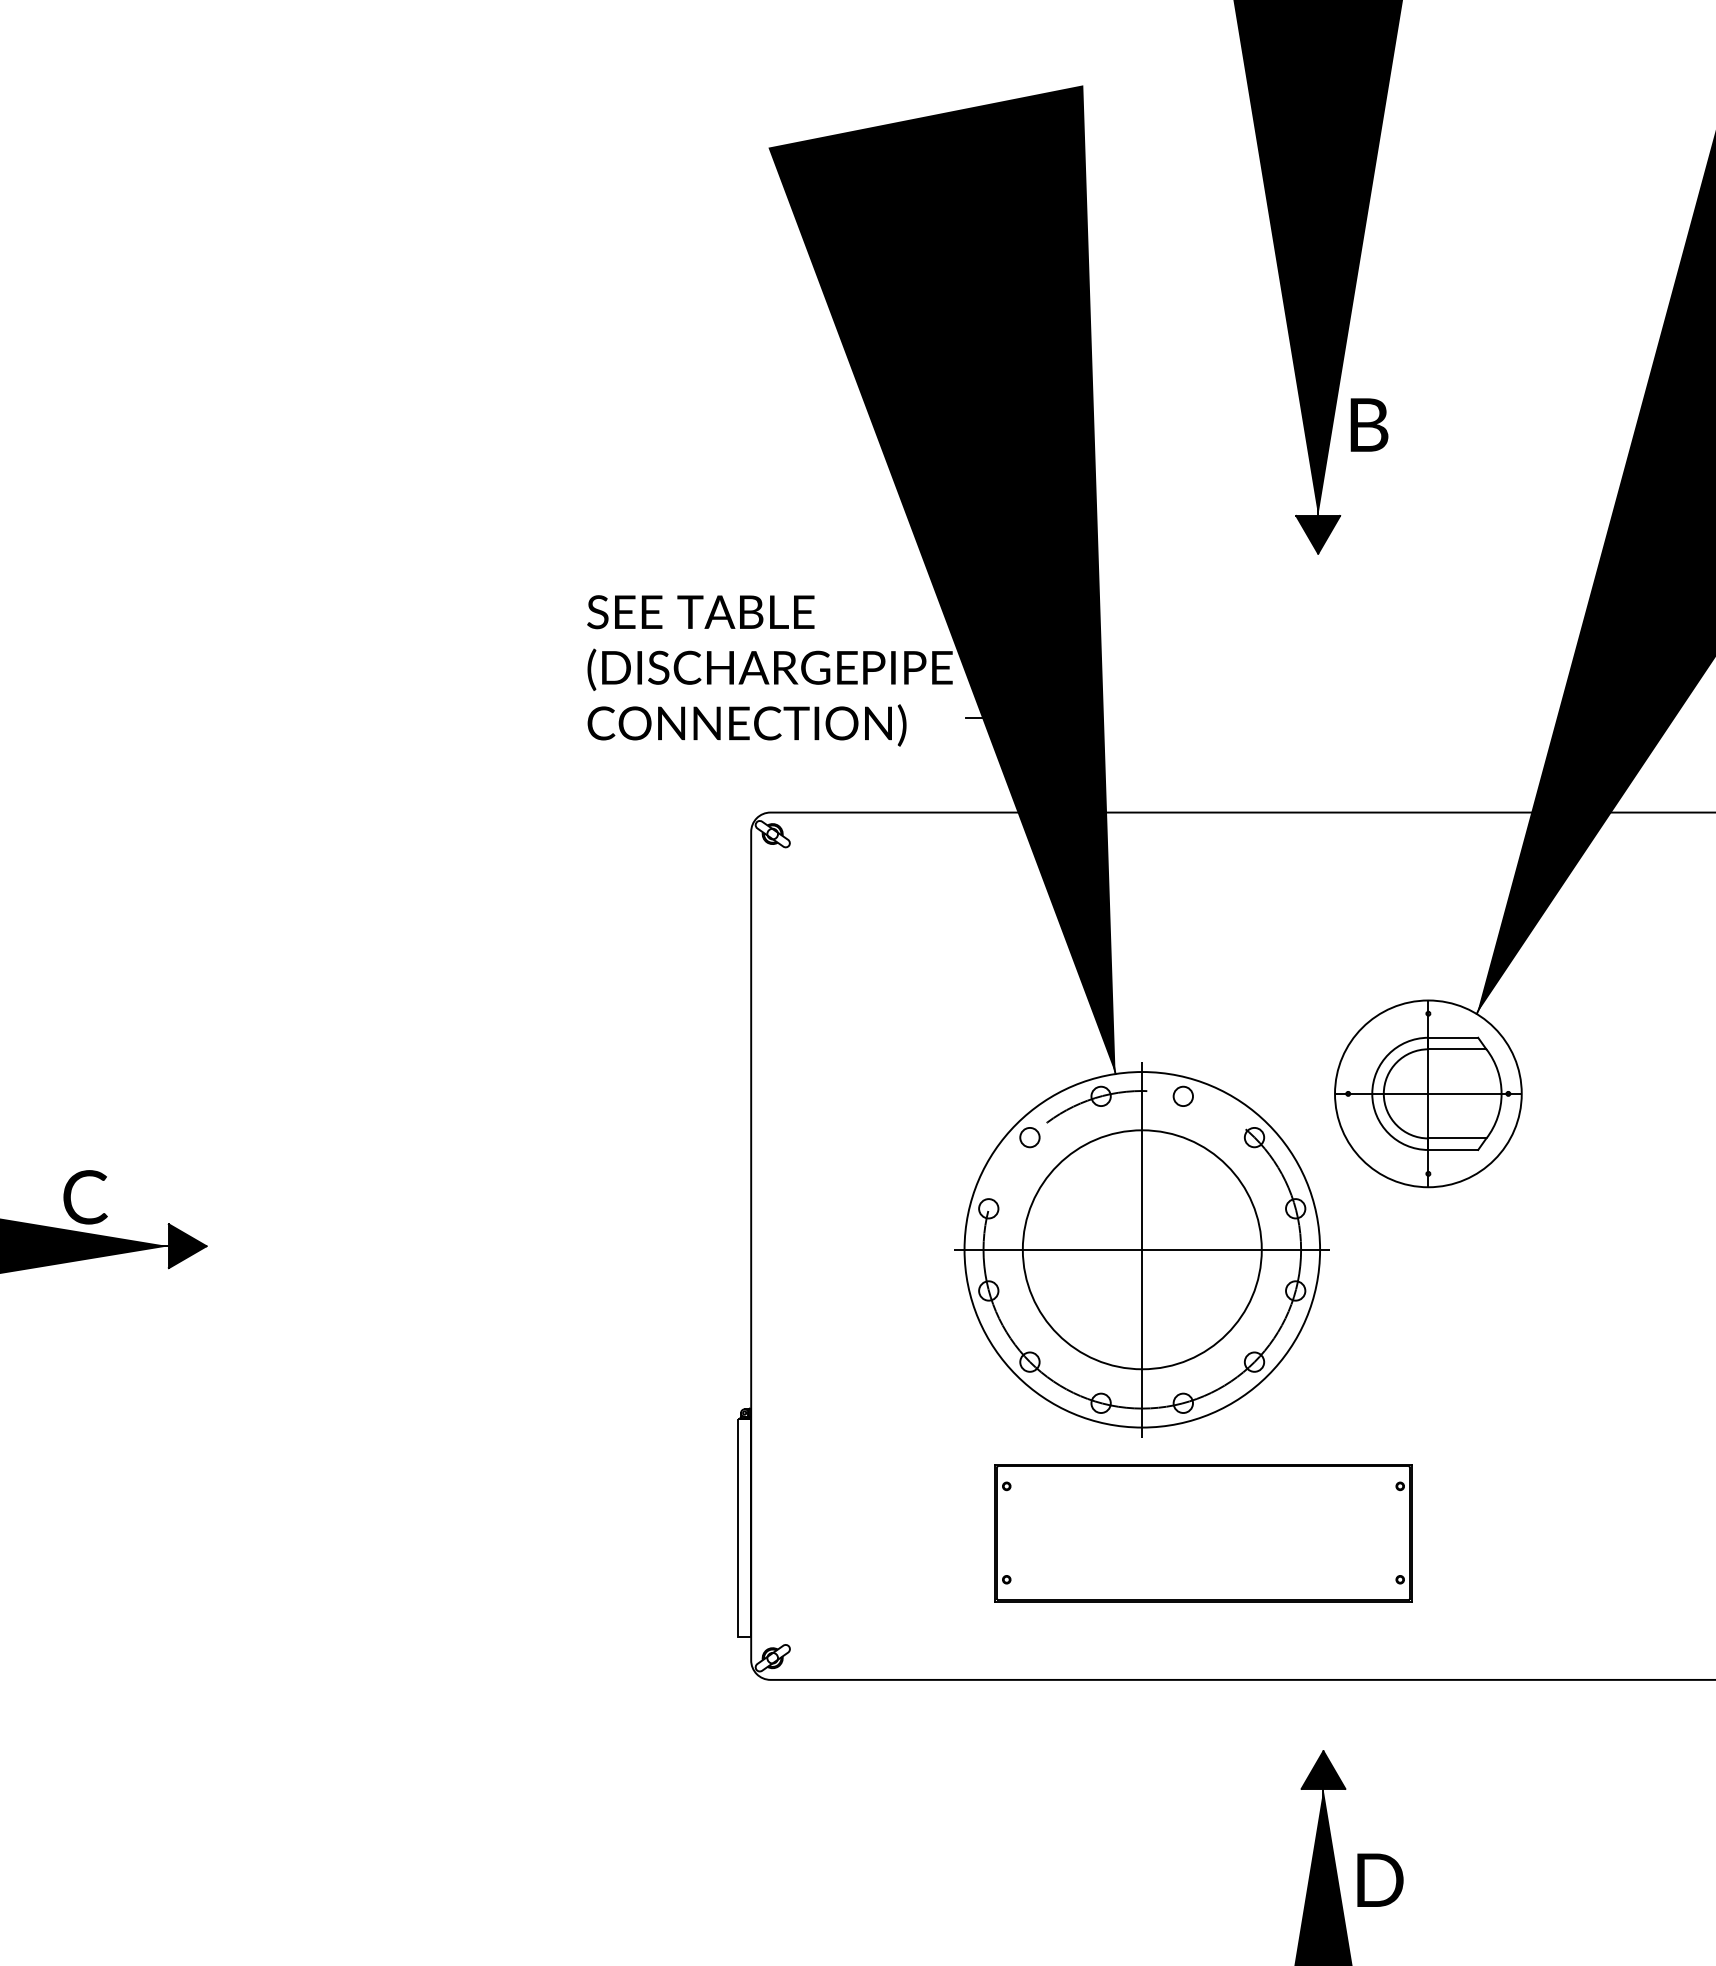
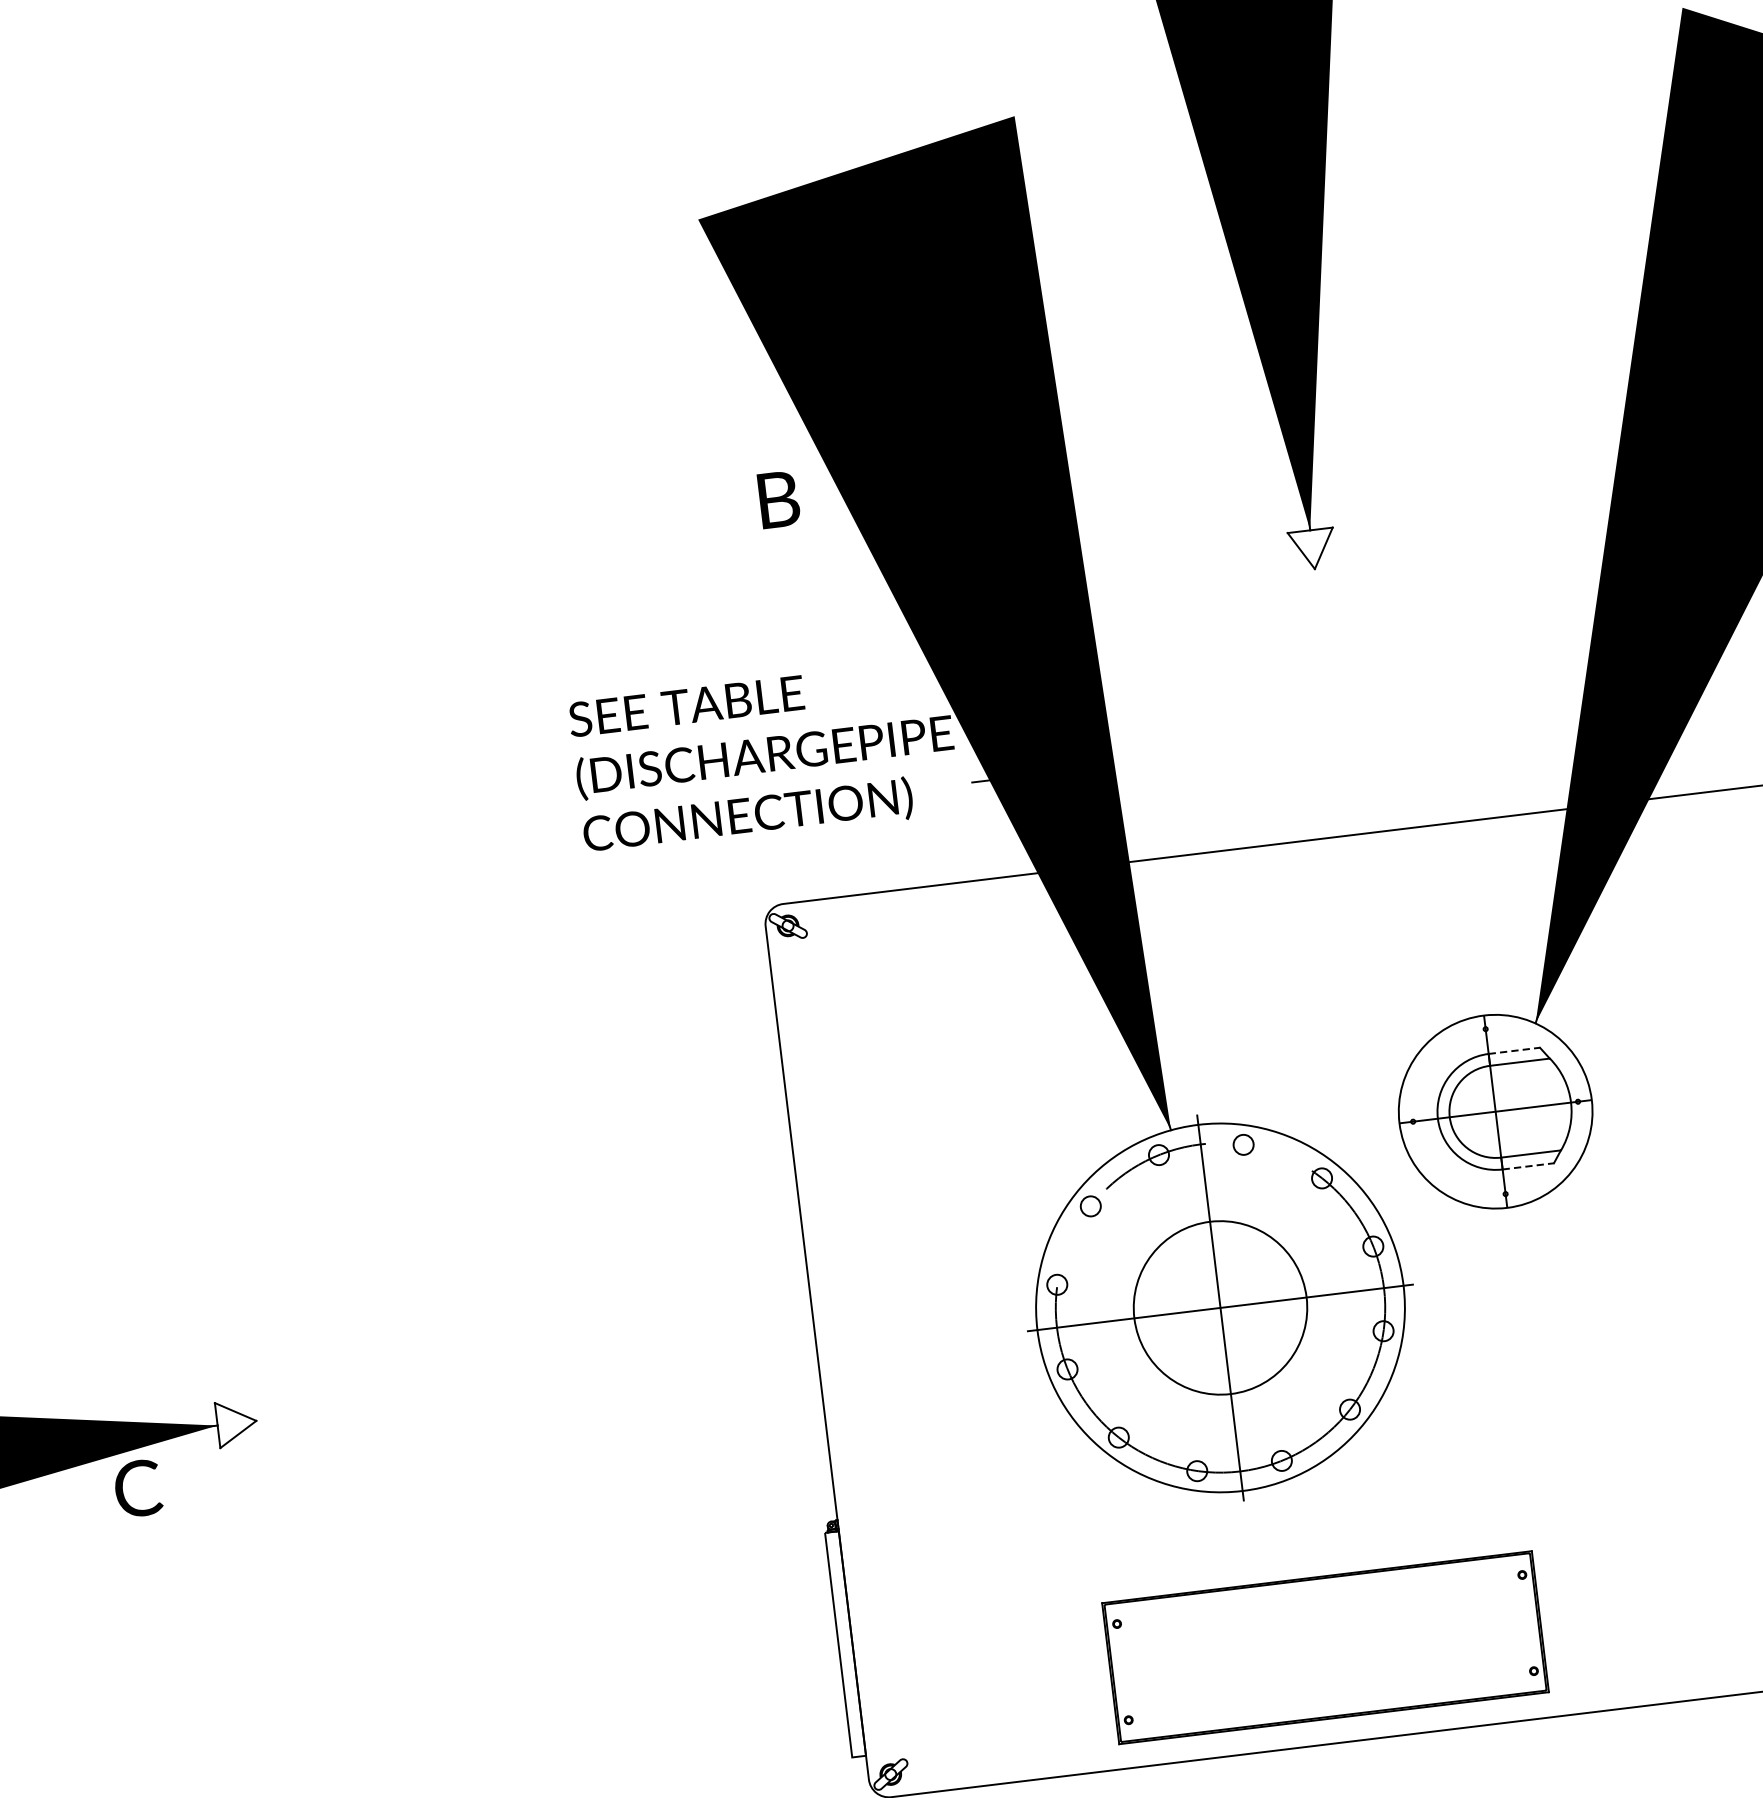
text: (1369, 424) -> (779, 499), moved
fill: (1318, 534) -> (1312, 549), removed
line: (1453, 1037) -> (1514, 1050), solid -> dashed
line: (1453, 1149) -> (1528, 1165), solid -> dashed
text: (85, 1197) -> (138, 1488), moved
fill: (187, 1246) -> (236, 1423), removed
circle: (1141, 1249) -> (1219, 1307), size x0.7
part: (1203, 1533) -> (1325, 1648), moved

